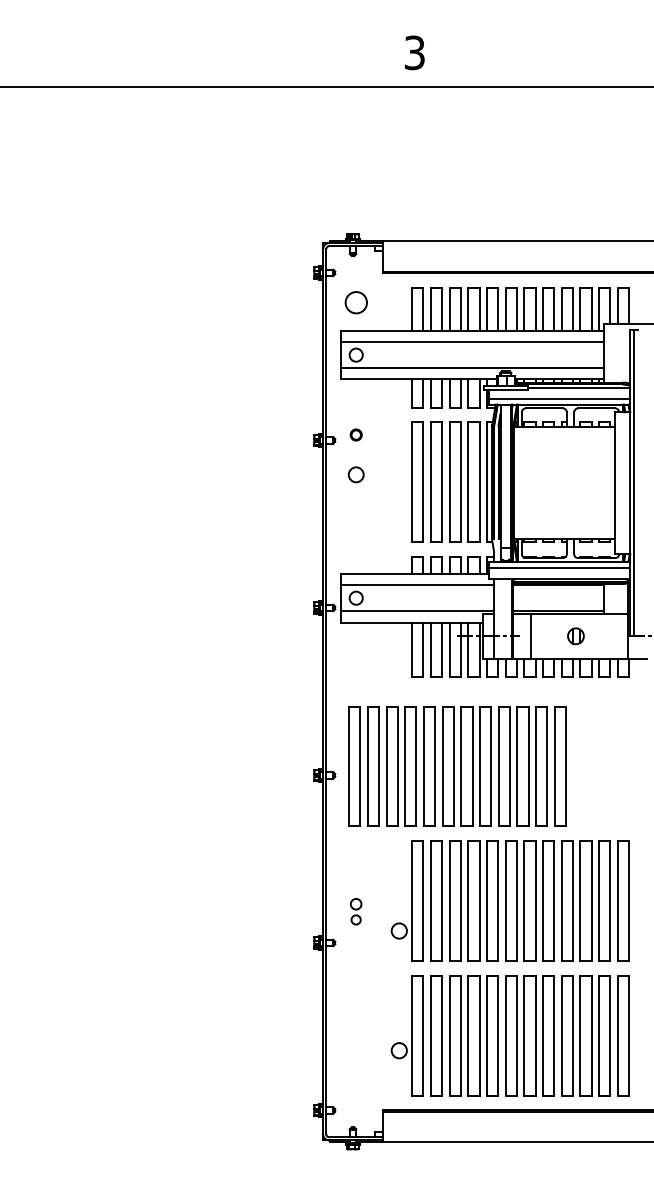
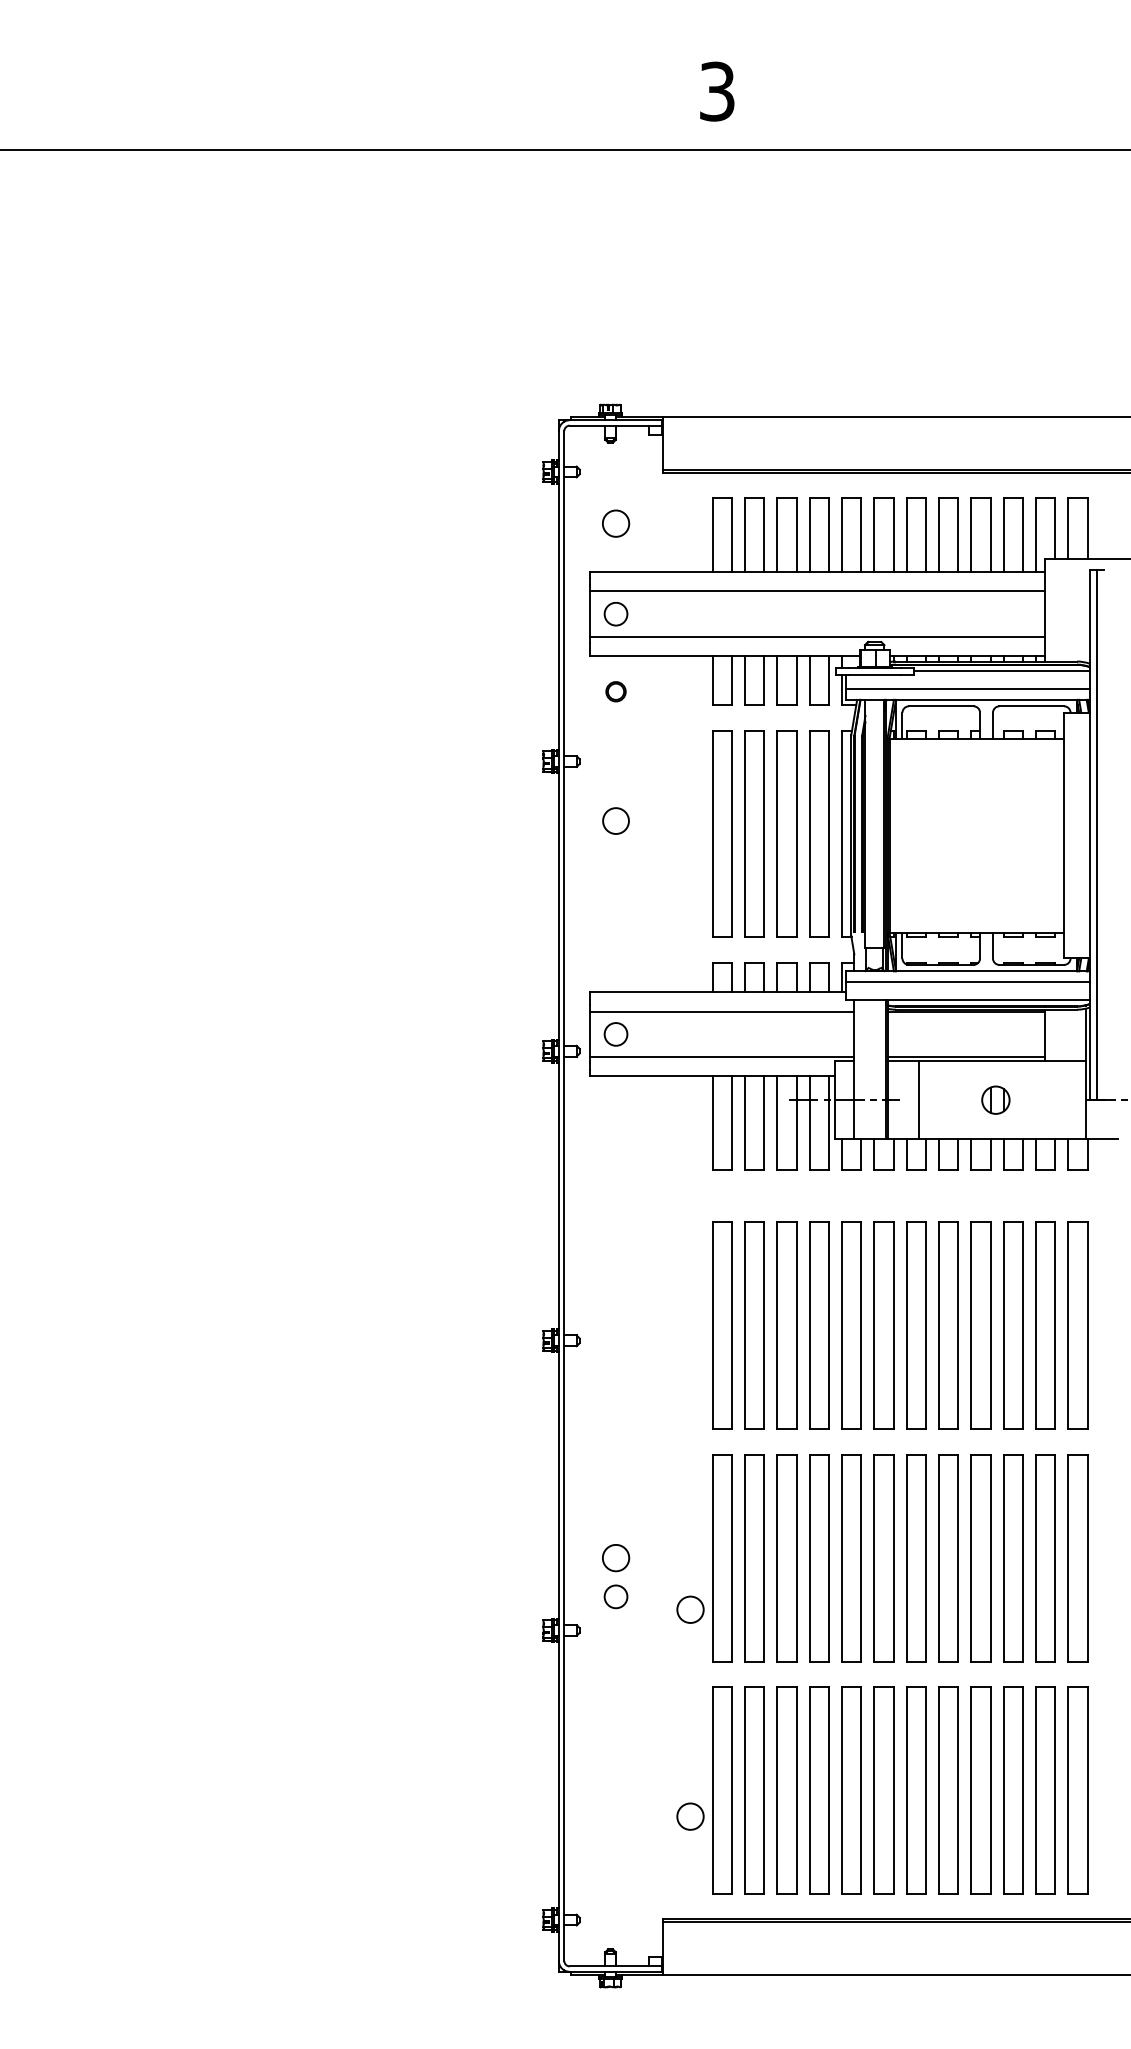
circle: (355, 302) -> (614, 523), size x0.71
circle: (355, 434) -> (614, 690), moved
part: (457, 766) -> (900, 1325), moved
part: (355, 911) -> (614, 1575), size x1.43

